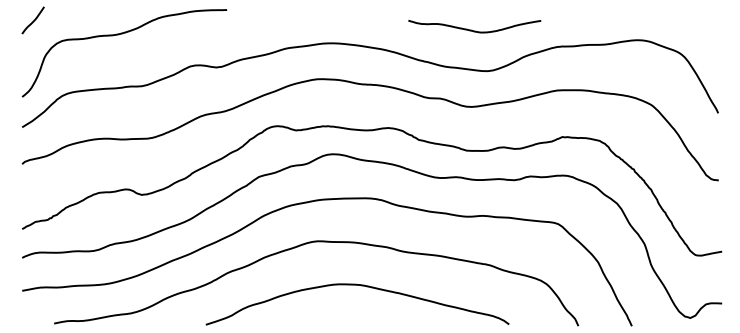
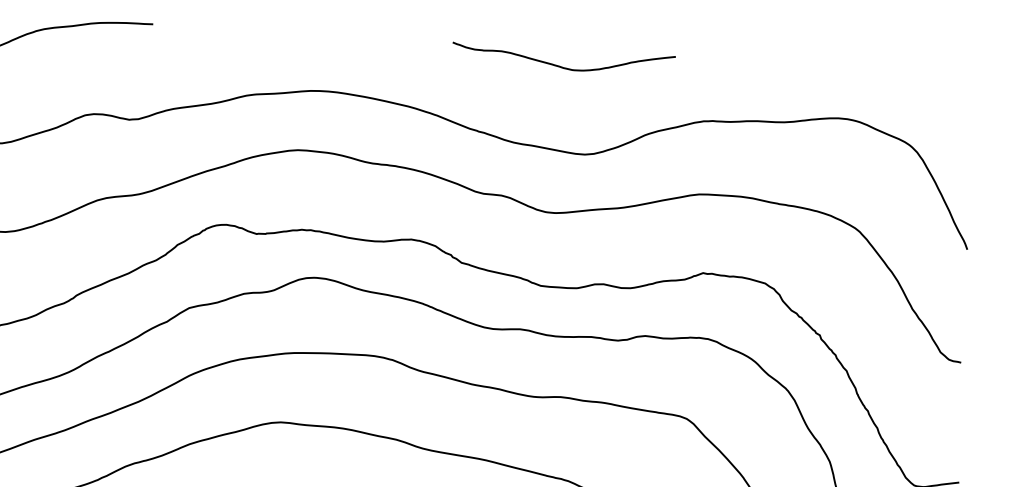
curve: (474, 30) -> (562, 66), moved

